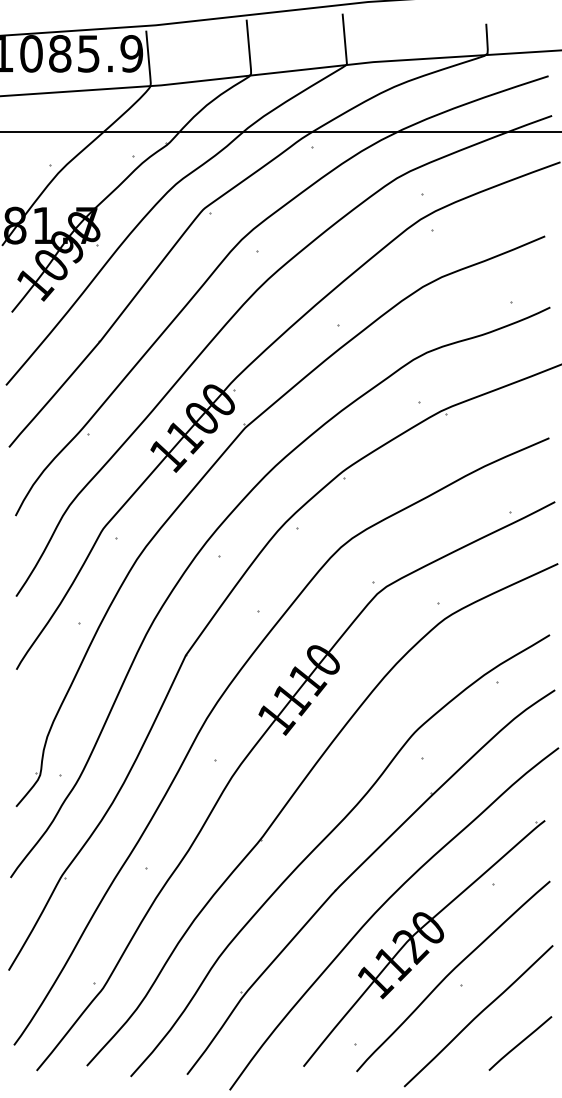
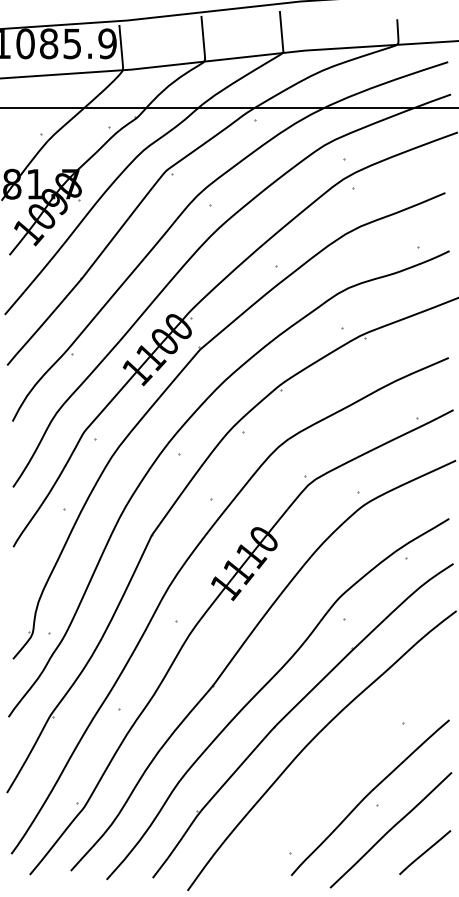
part: (424, 943) -> (346, 770), removed

